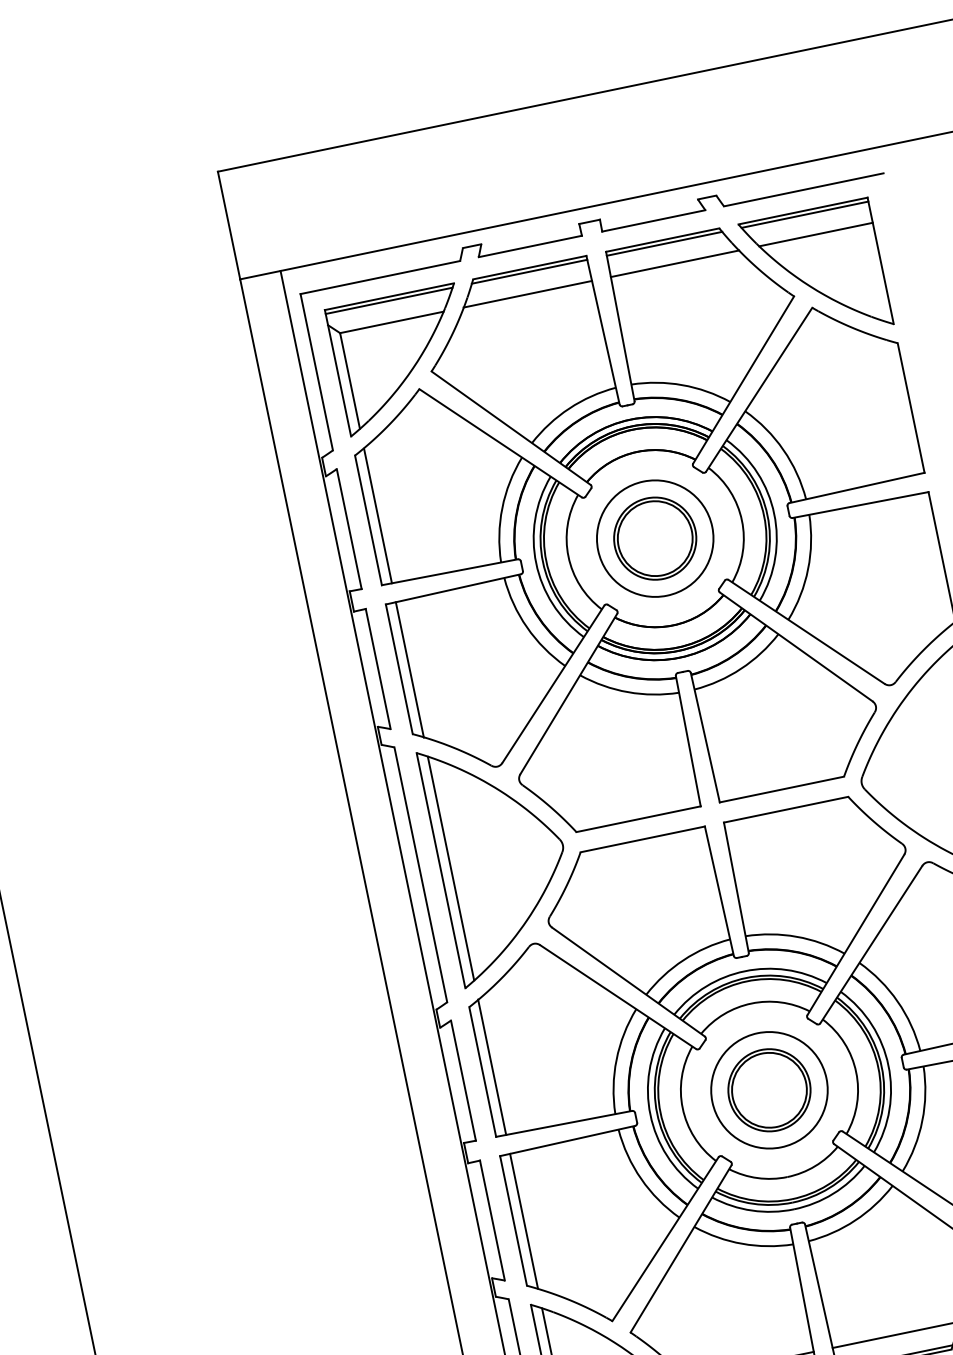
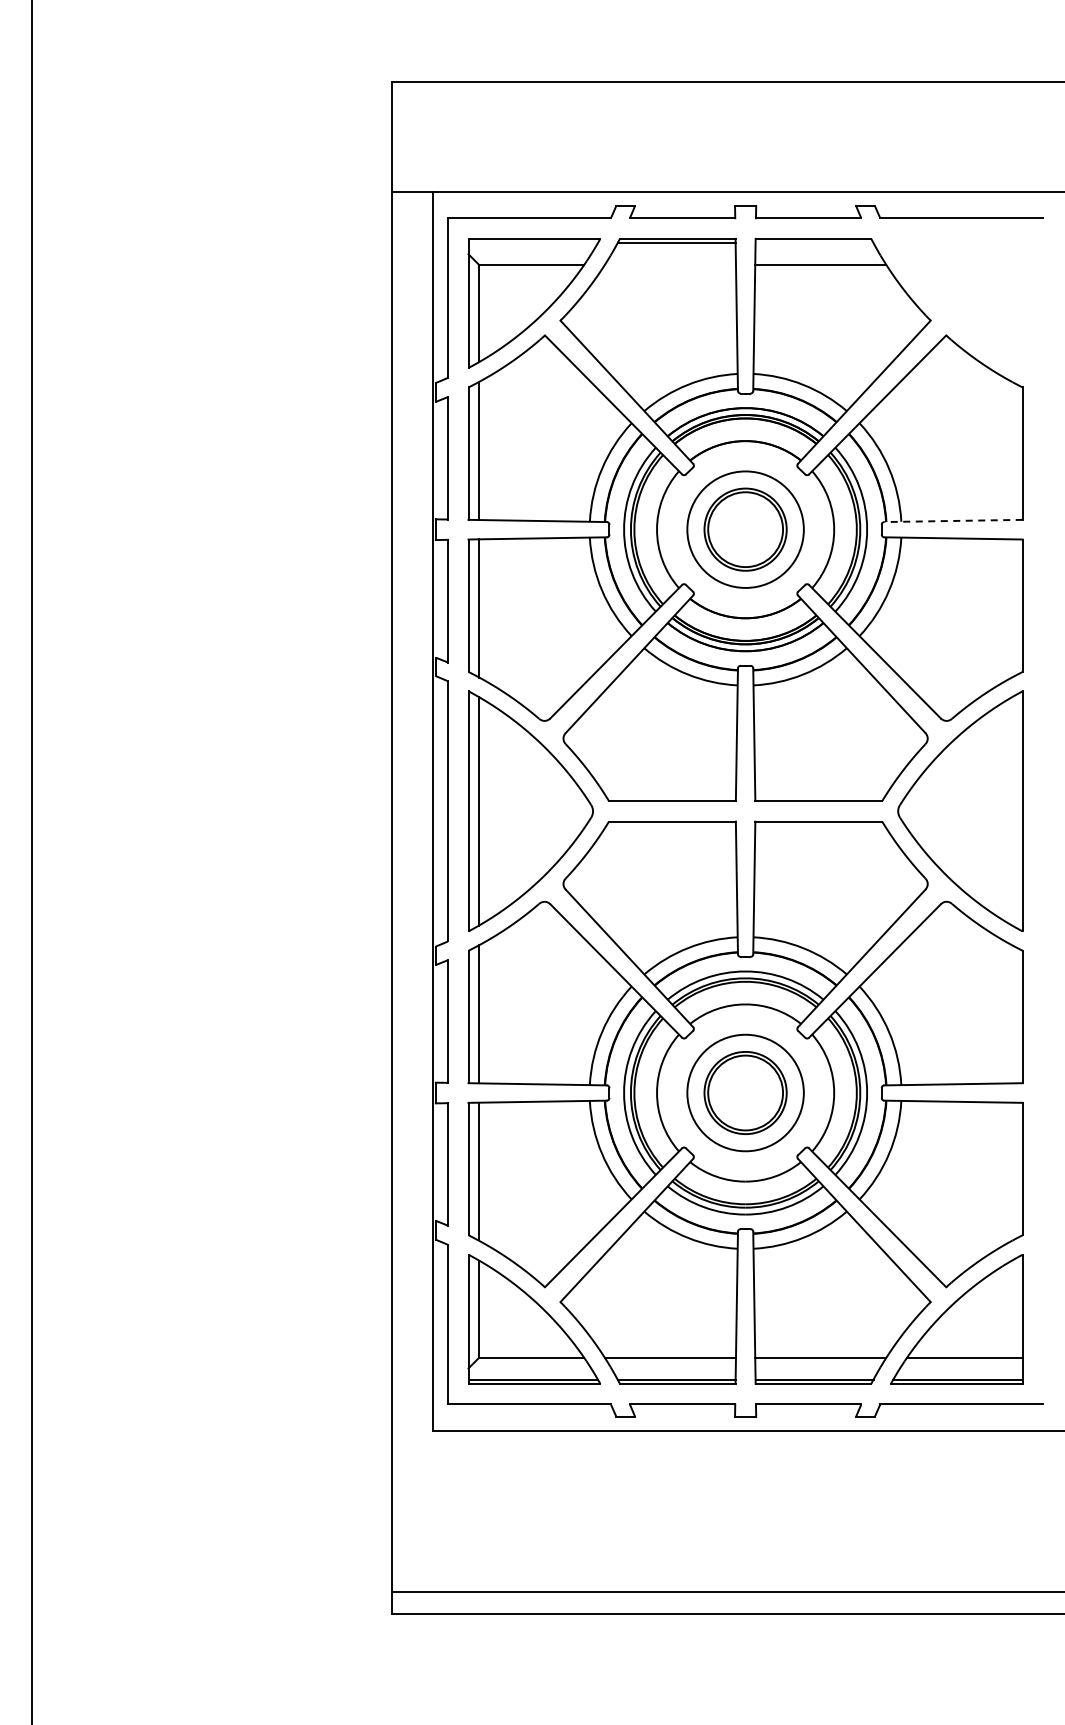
line: (664, 243) -> (814, 242), removed
part: (815, 274) -> (956, 303), removed
line: (526, 294) -> (669, 264), removed
line: (388, 300) -> (532, 242), removed
line: (856, 487) -> (953, 520), solid -> dashed

